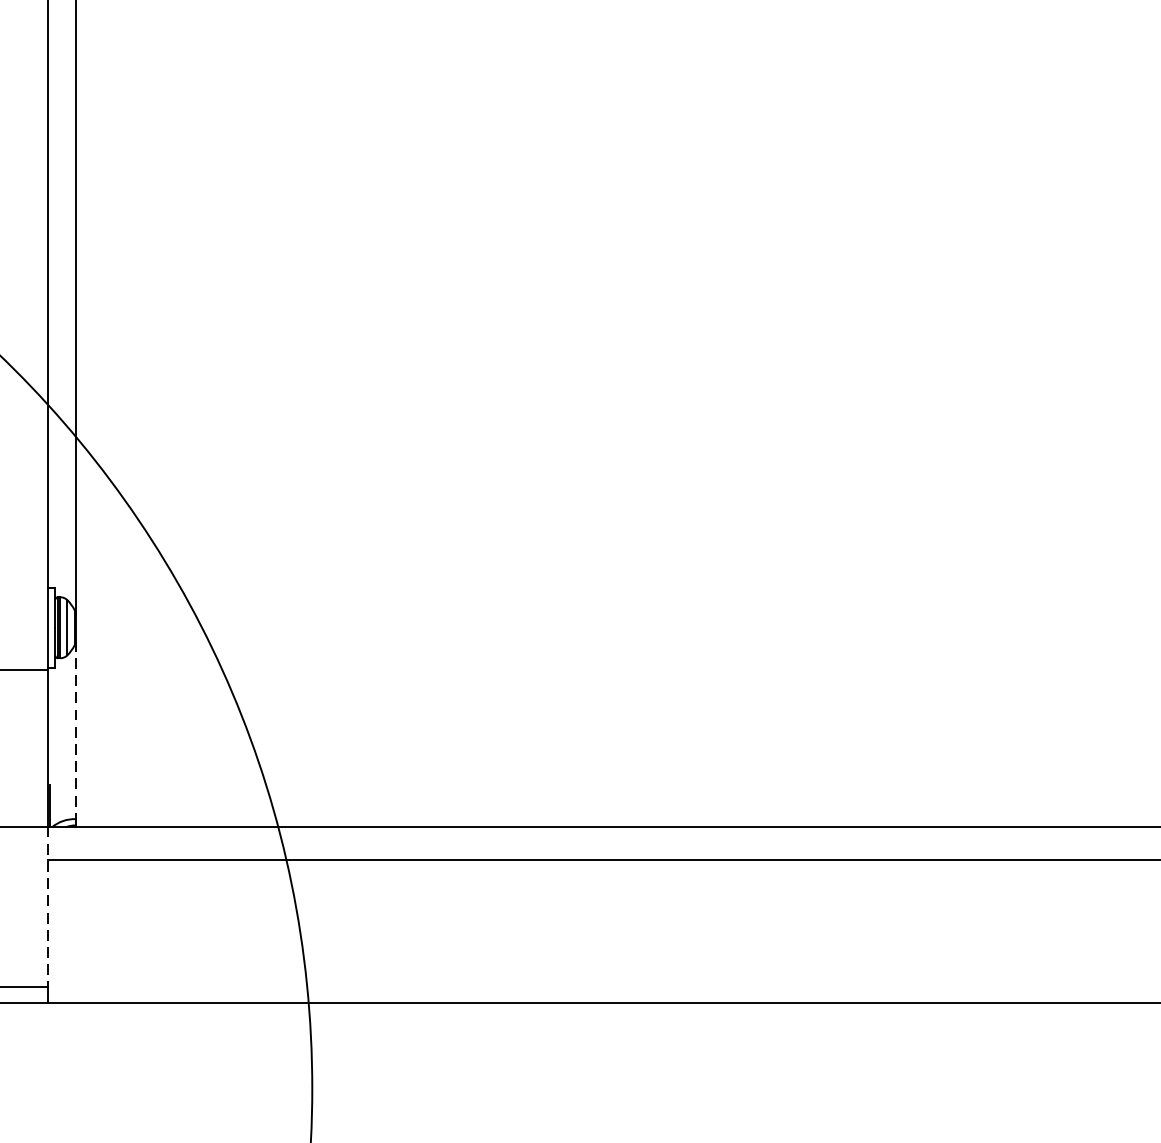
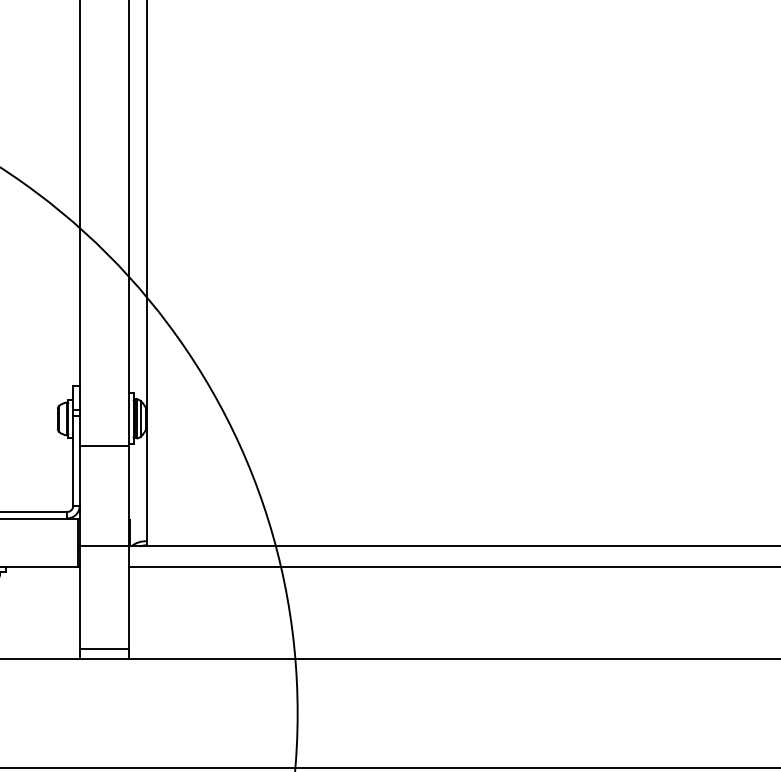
line: (75, 730) -> (146, 484), dashed -> solid
line: (47, 907) -> (128, 597), dashed -> solid

